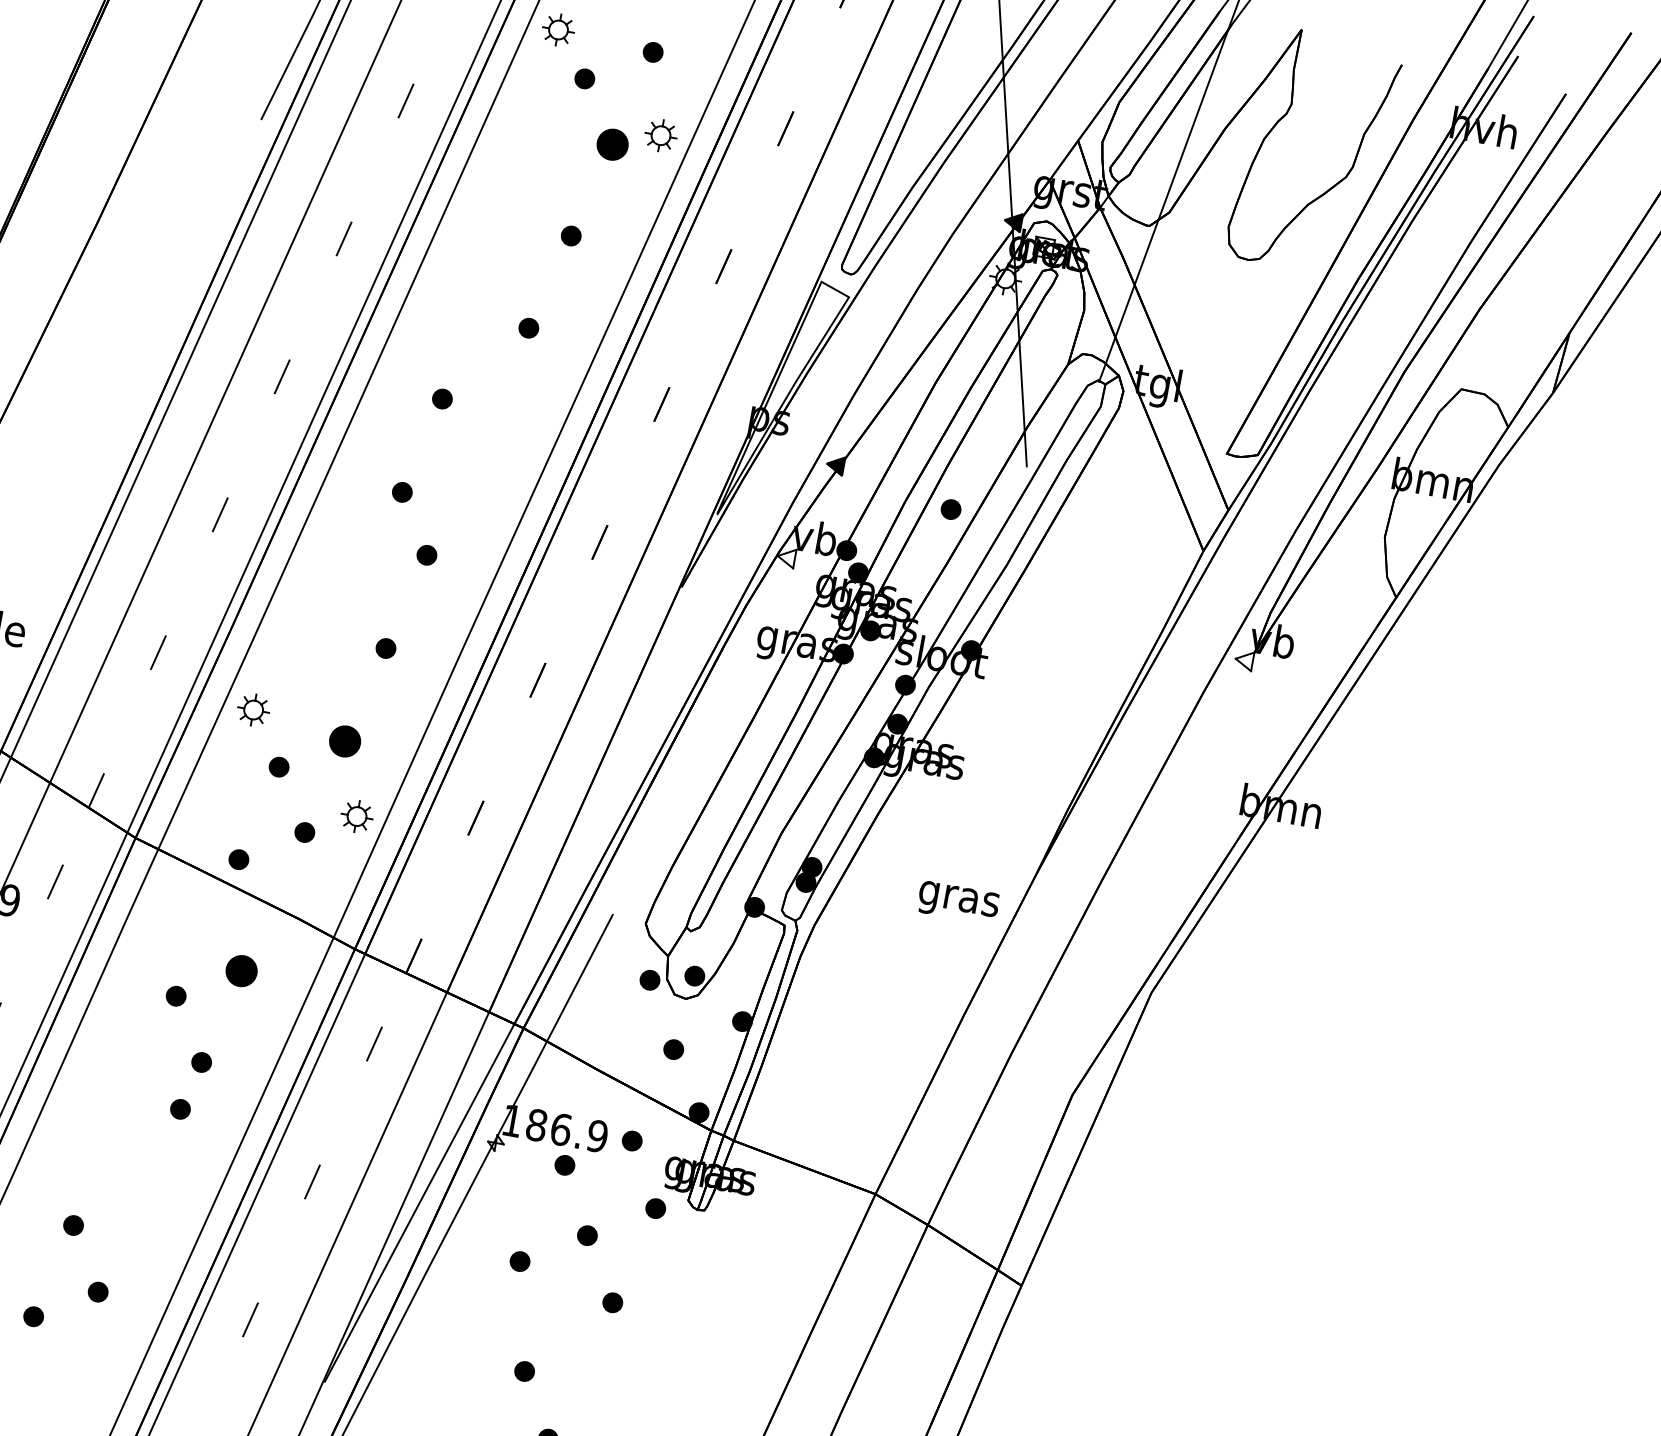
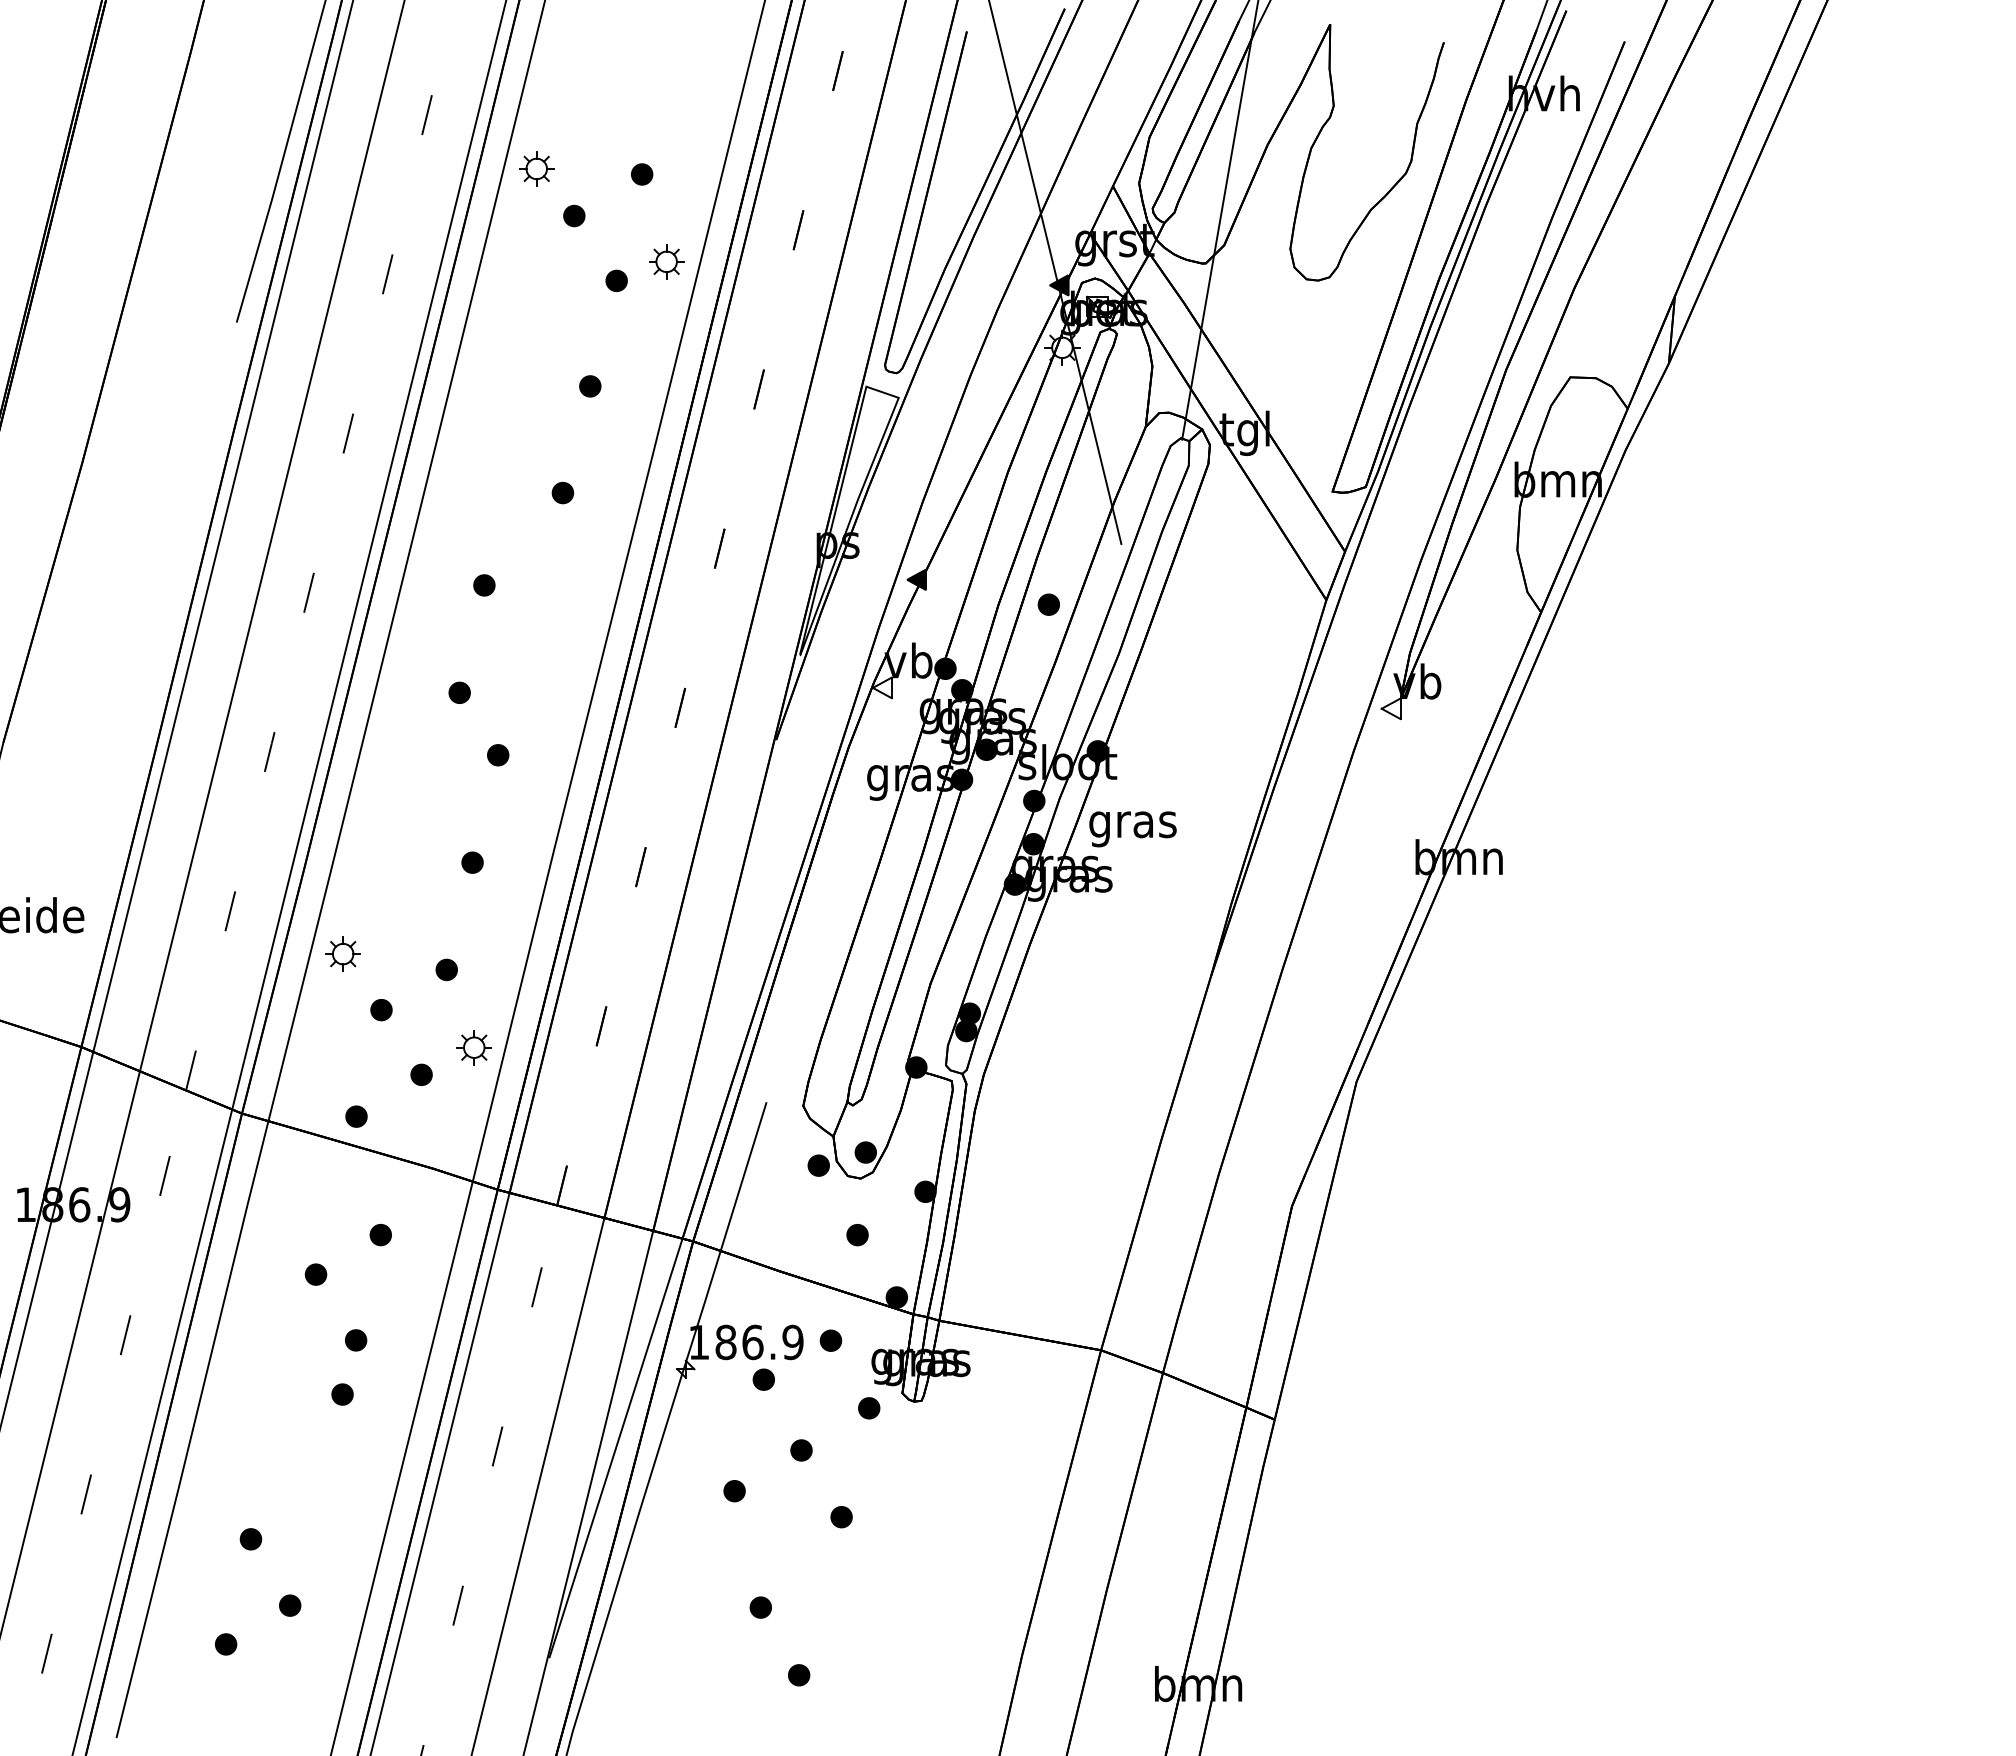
part: (612, 144) -> (616, 280), size x0.62
part: (344, 741) -> (446, 969), size x0.62
text: (957, 903) -> (1132, 829), moved
part: (241, 970) -> (380, 1234), size x0.62

